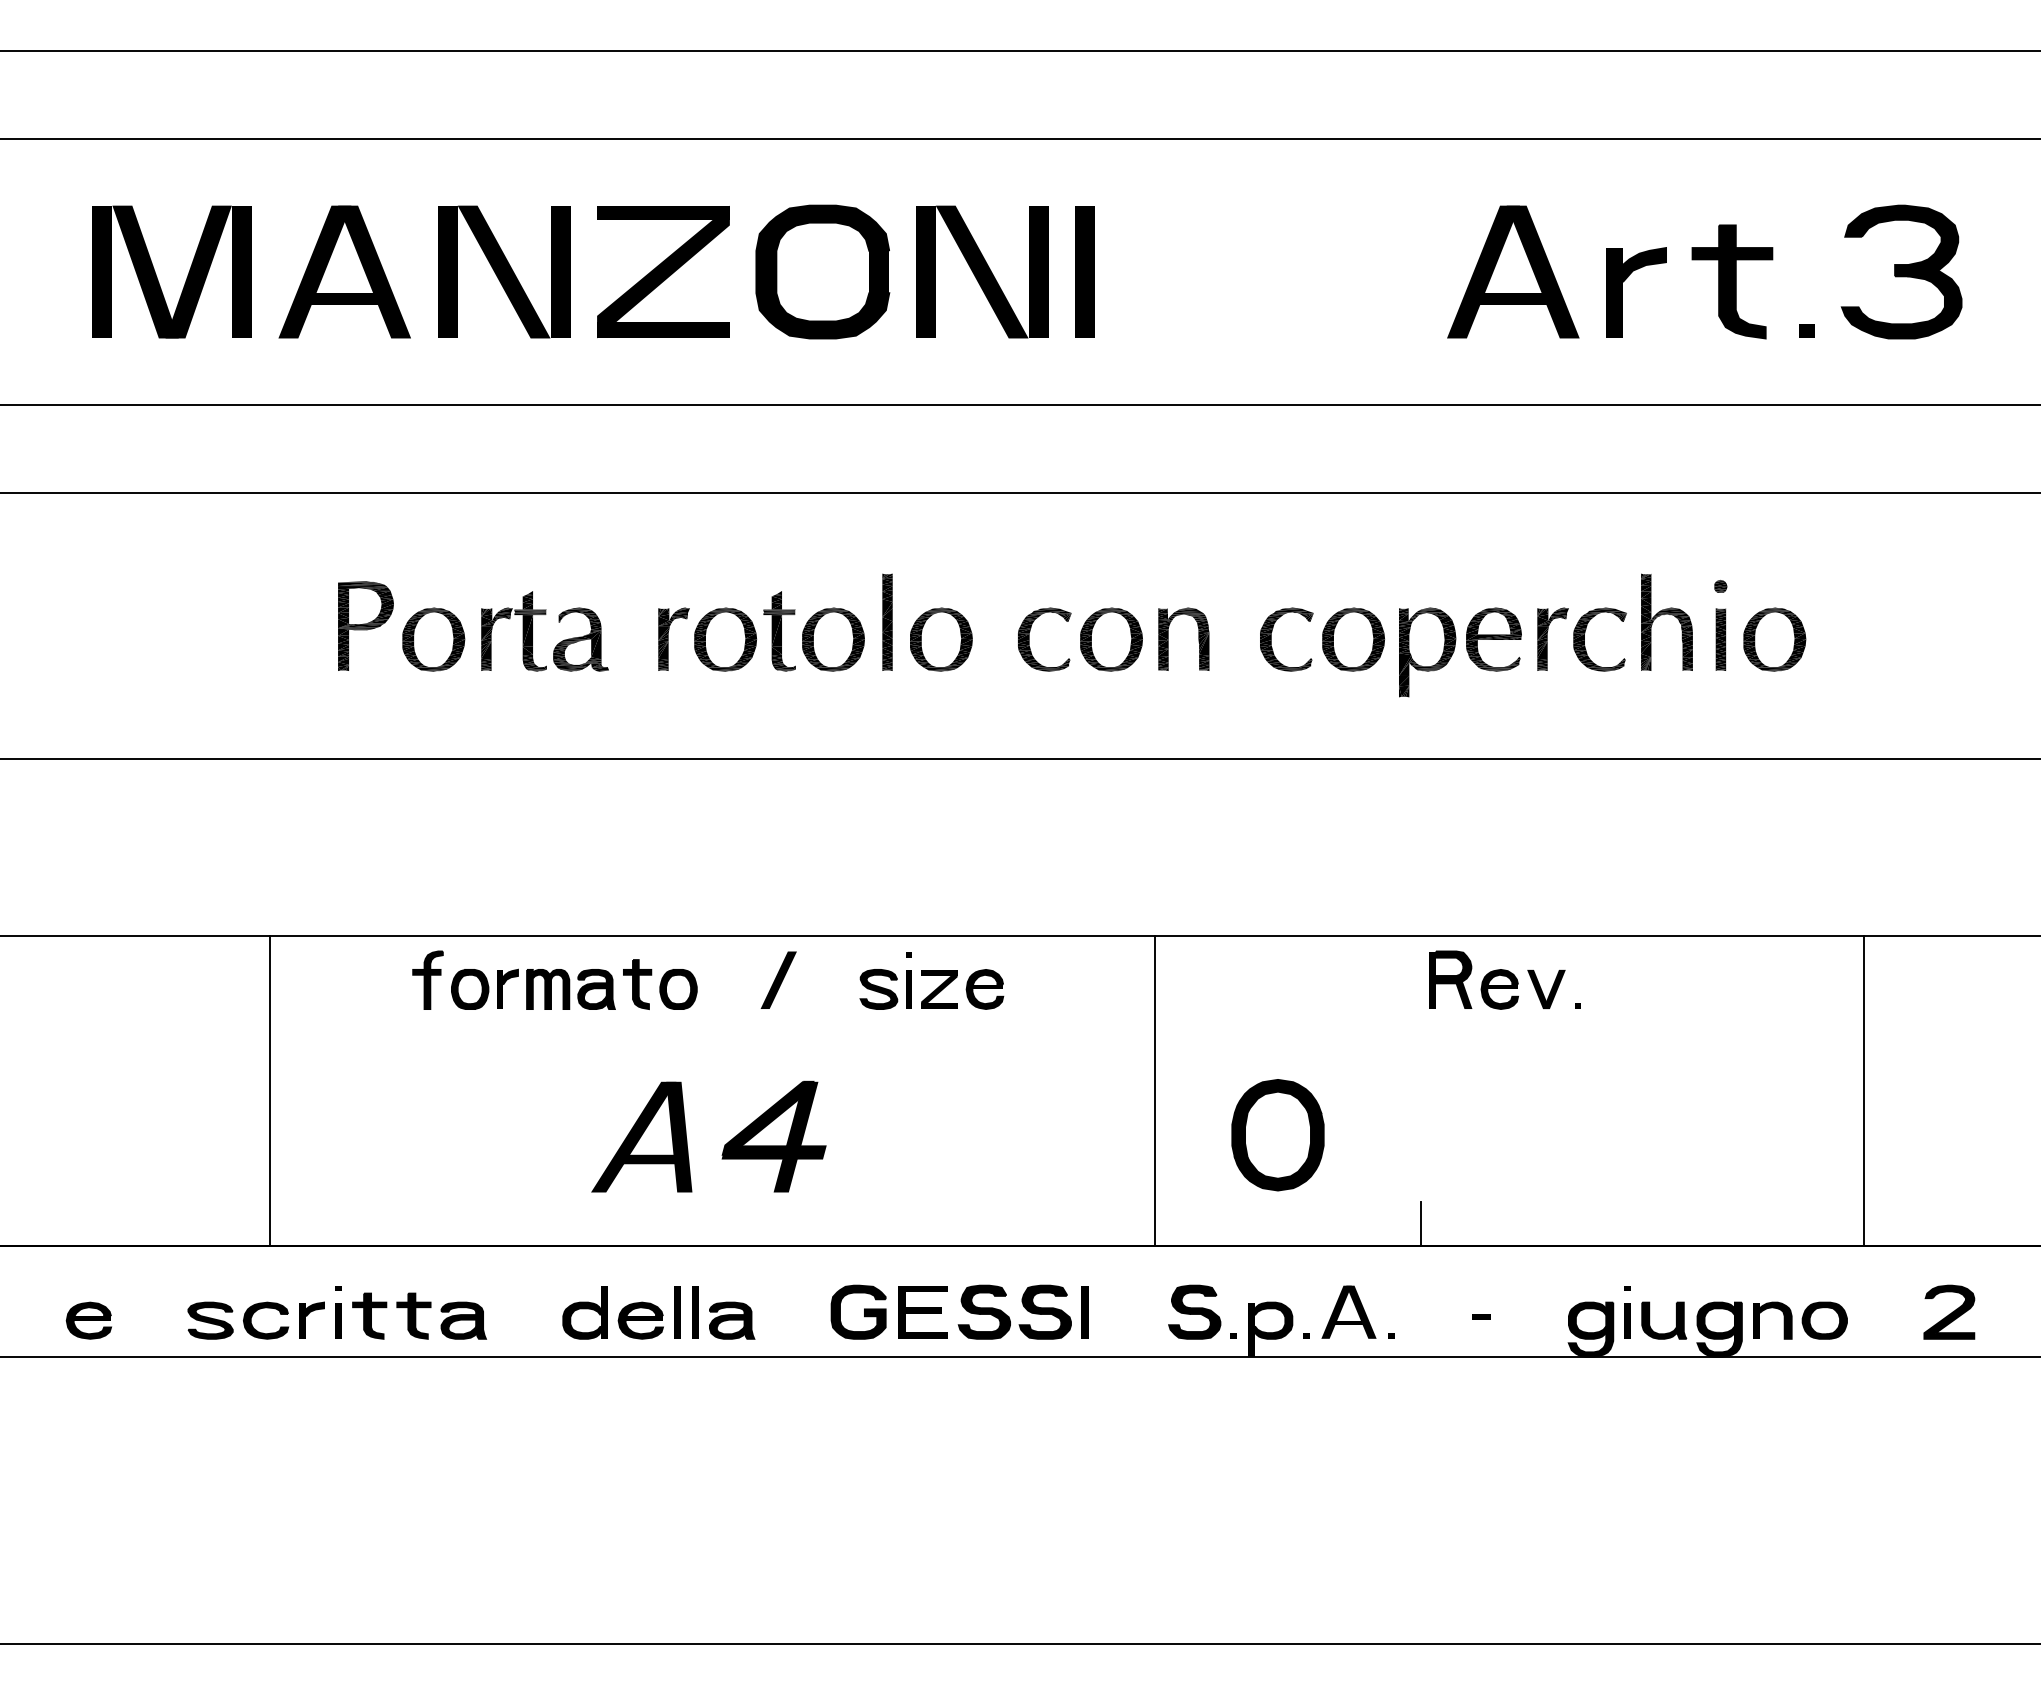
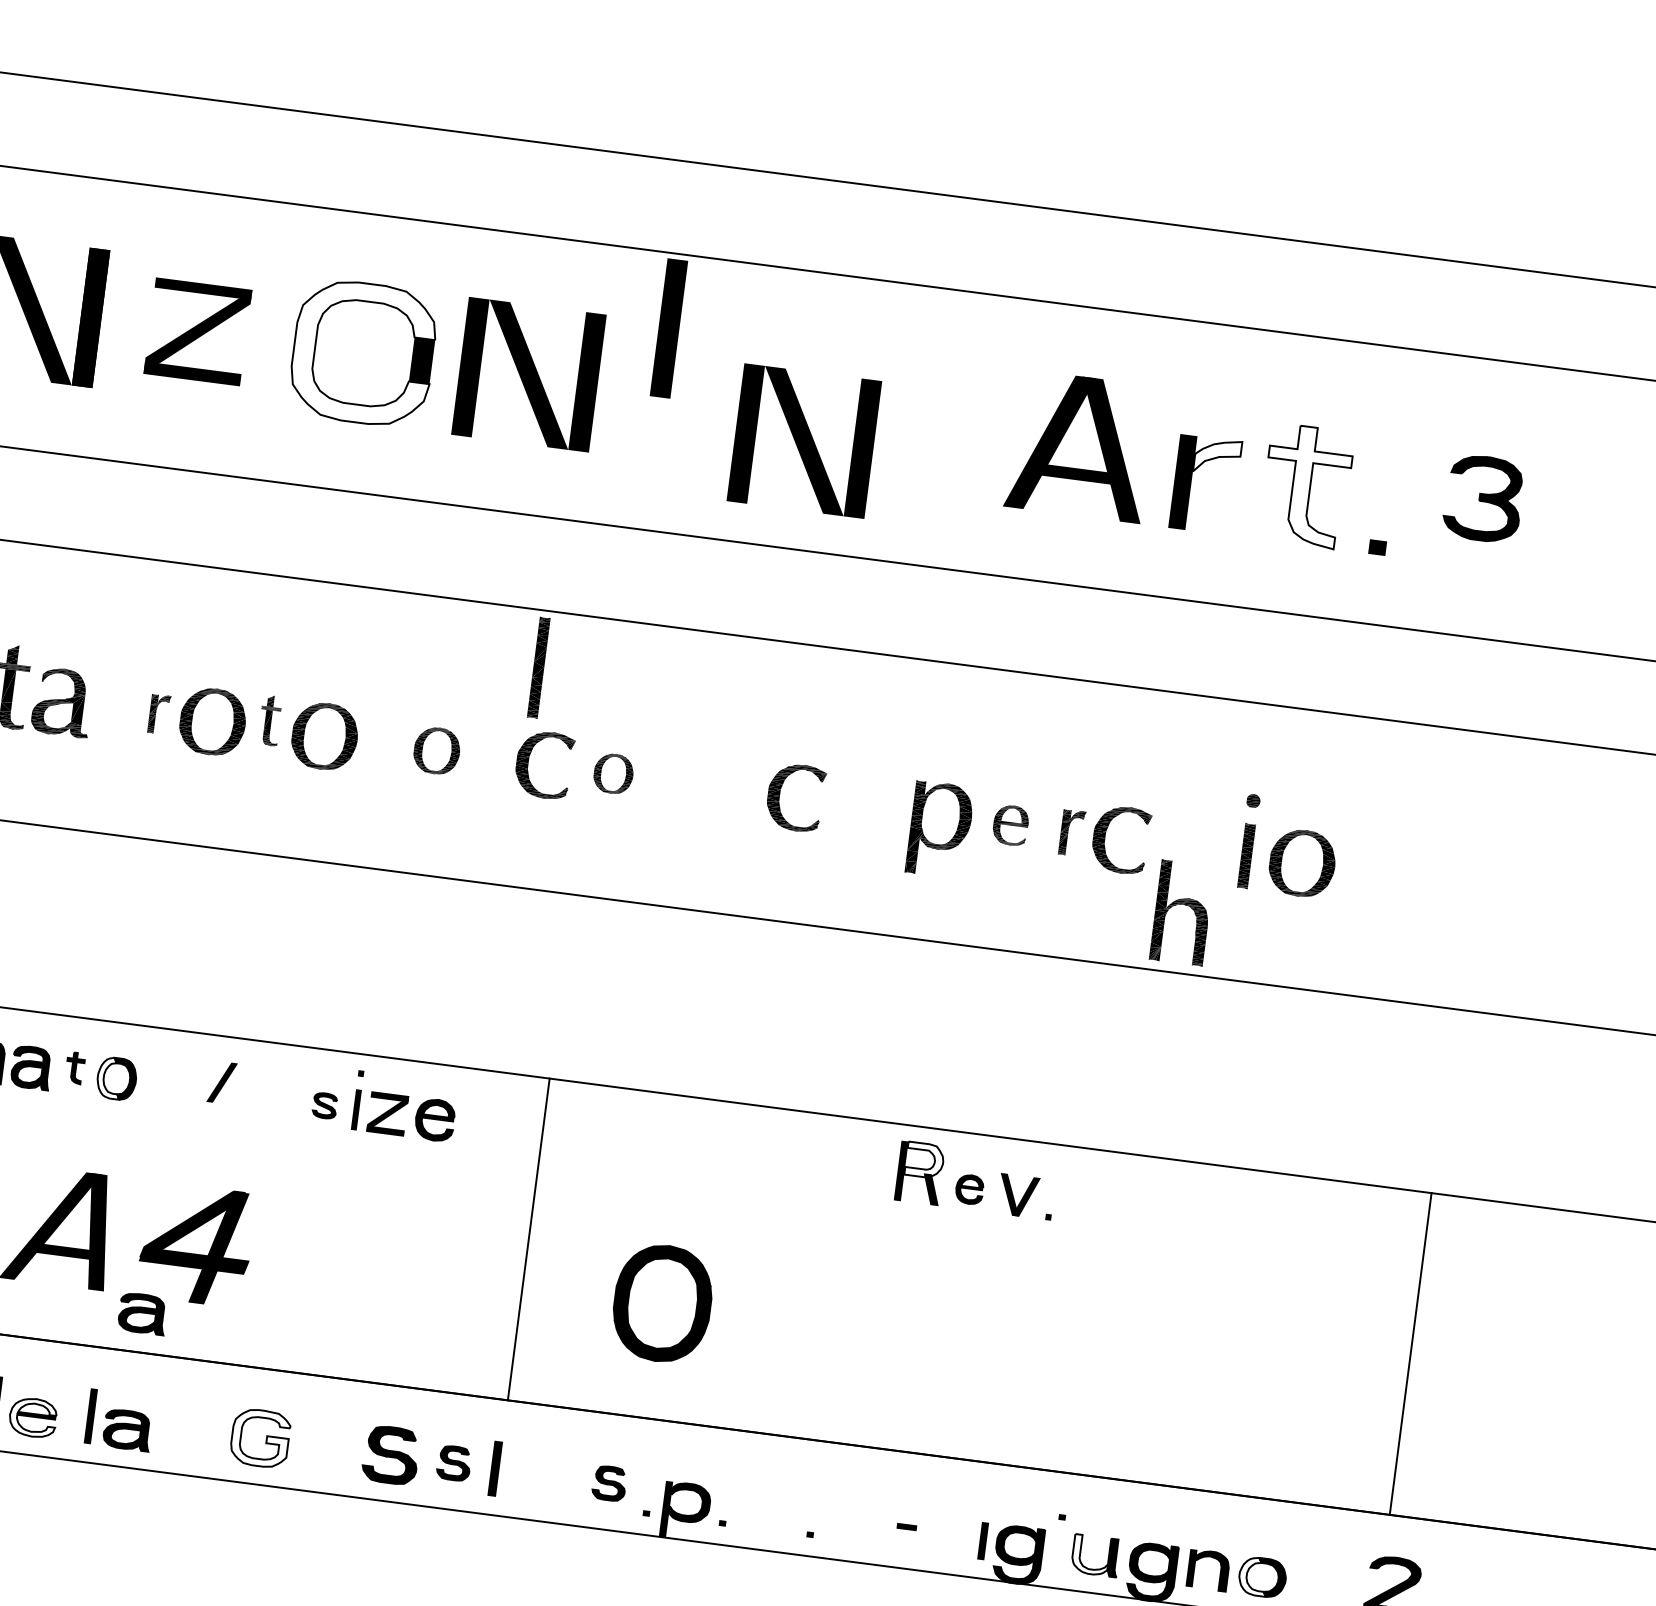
fill: (1644, 264) -> (1217, 456), removed
fill: (822, 271) -> (363, 352), removed
part: (1084, 271) -> (668, 327), moved
part: (1901, 271) -> (1483, 498), size x0.6
part: (663, 272) -> (197, 332), size x0.7
fill: (1732, 281) -> (1306, 485), removed
part: (1251, 300) -> (804, 440), added
part: (1666, 614) -> (1182, 904), moved
part: (887, 621) -> (538, 666), moved
part: (779, 631) -> (269, 720), size x0.6
part: (673, 638) -> (158, 713), size x0.6
part: (1168, 638) -> (673, 780), removed
part: (1552, 638) -> (1071, 832), size x0.7
part: (941, 639) -> (437, 750), size x0.7
part: (1111, 639) -> (613, 773), size x0.6
part: (1353, 639) -> (865, 806), removed
part: (1493, 639) -> (1010, 825), size x0.6
fill: (1453, 967) -> (924, 1160), removed
part: (778, 979) -> (222, 1081), size x0.7
part: (637, 984) -> (74, 1068), size x0.6
fill: (671, 989) -> (109, 1077), removed
part: (878, 989) -> (324, 1105), size x0.6
part: (1499, 989) -> (969, 1189), size x0.7
line: (1155, 1090) -> (528, 1239), moved
line: (1863, 1090) -> (1410, 1353), moved
part: (1277, 1135) -> (662, 1303), moved
part: (732, 1208) -> (143, 1313), added
line: (1420, 1223) -> (855, 1421), removed
fill: (858, 1311) -> (260, 1437), removed
part: (1044, 1311) -> (453, 1462), size x0.6
part: (1194, 1311) -> (609, 1482), size x0.6
part: (1348, 1311) -> (769, 1503), removed
part: (677, 1312) -> (72, 1414), removed
part: (922, 1312) -> (326, 1447), removed
fill: (640, 1320) -> (32, 1417), removed
part: (1627, 1320) -> (982, 1540), moved
fill: (1660, 1320) -> (1091, 1555), removed
fill: (1816, 1320) -> (1253, 1576), removed

